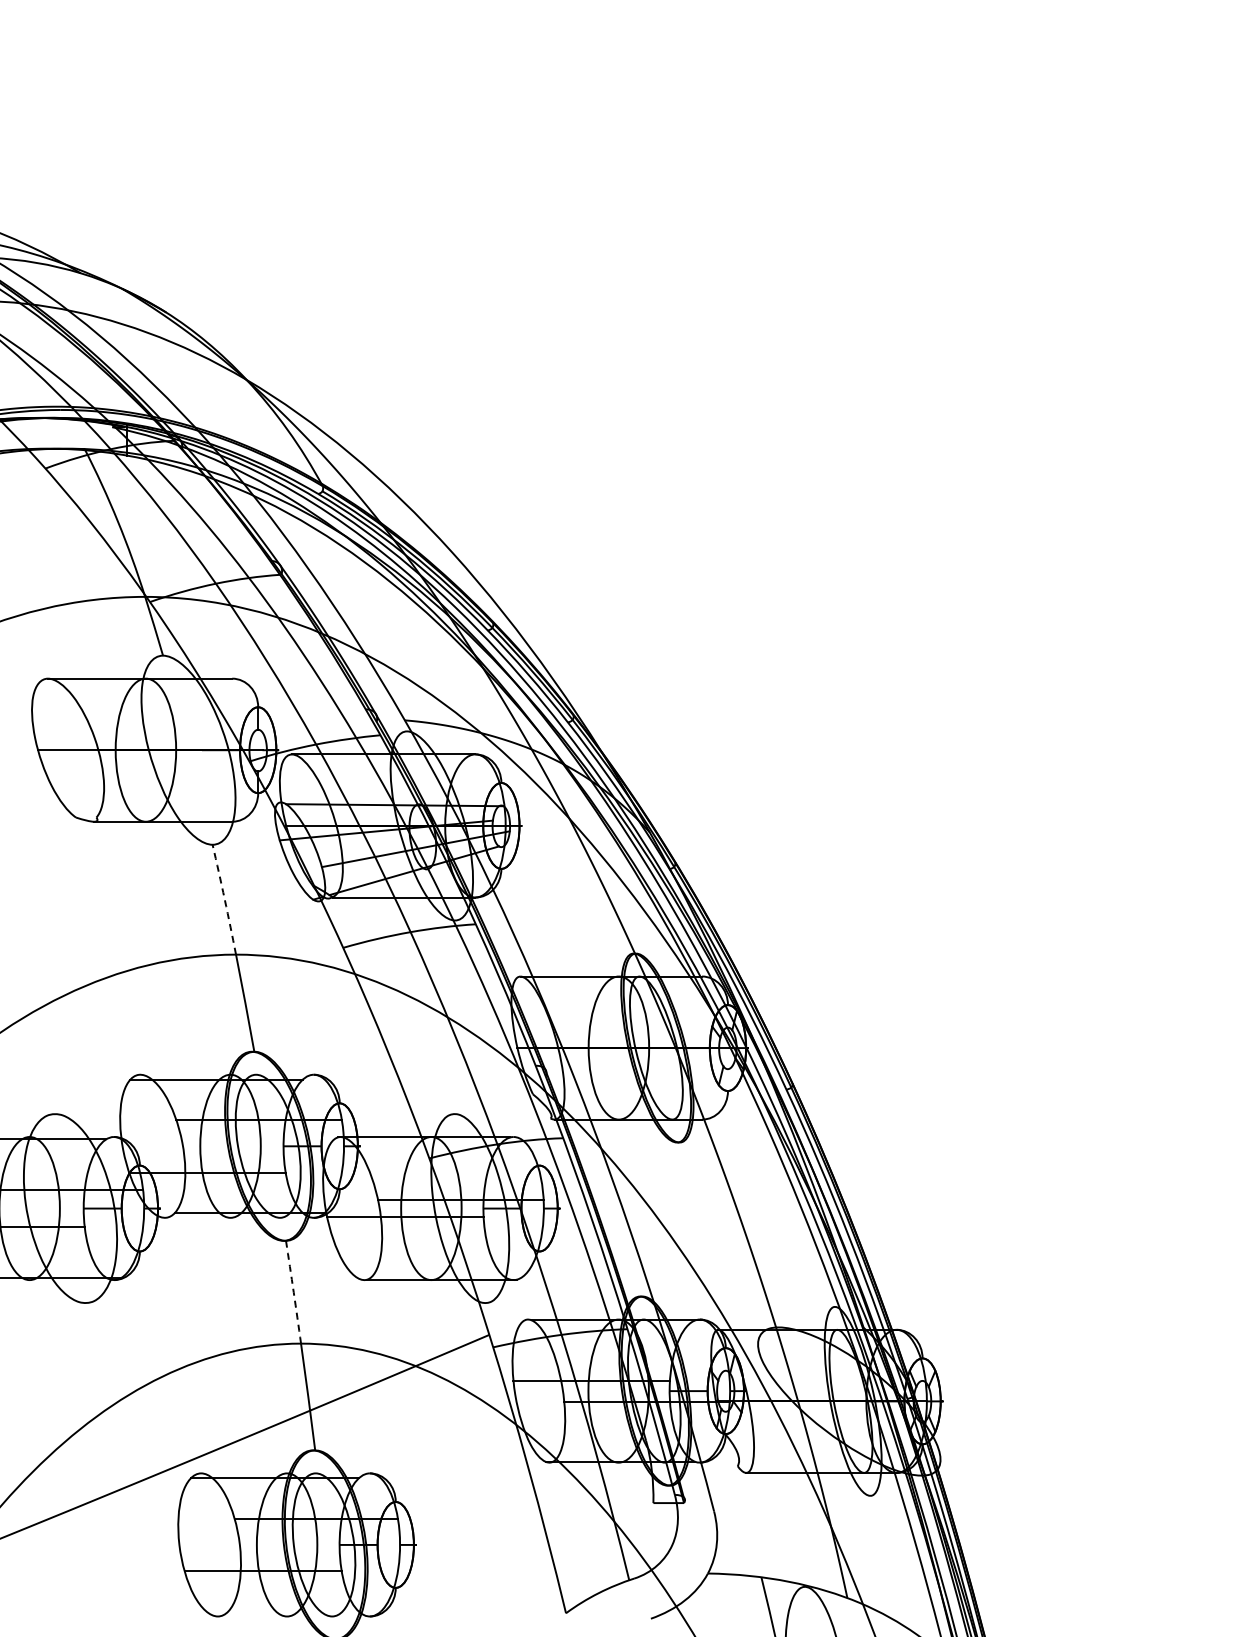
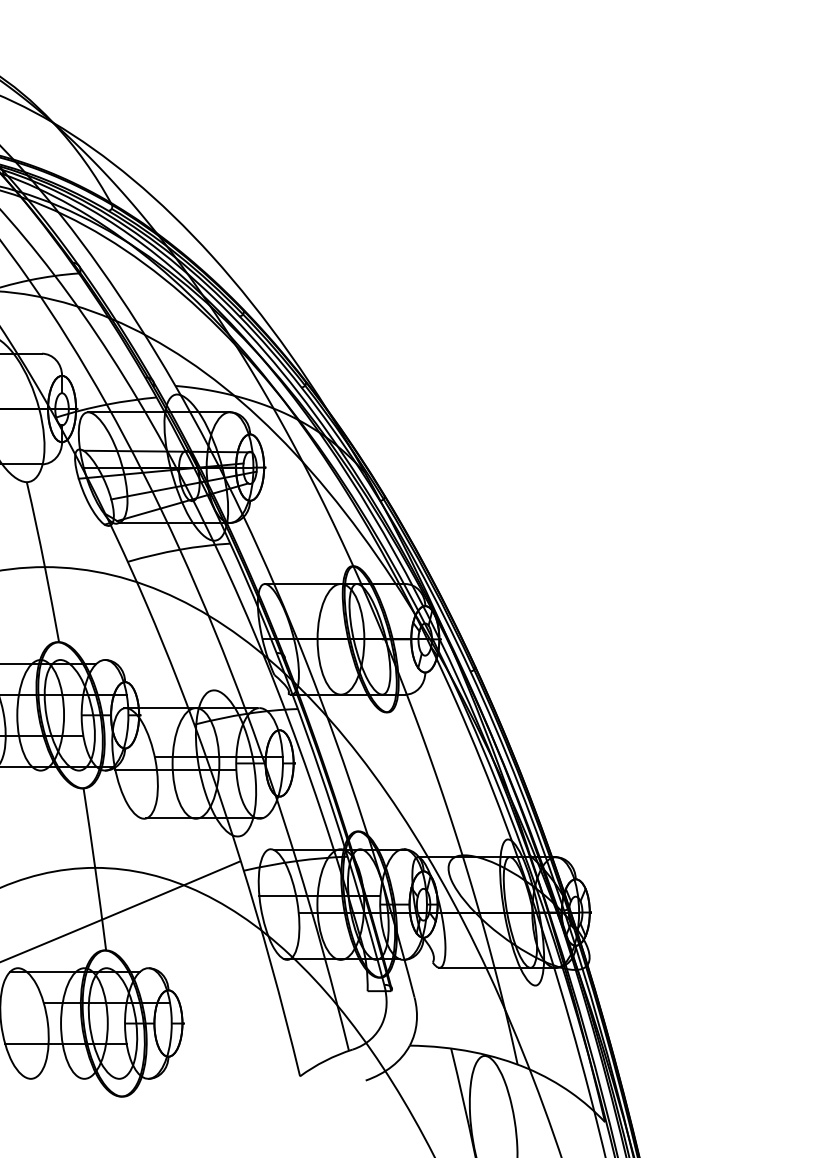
arc: (224, 899) -> (36, 524), dashed -> solid
arc: (293, 1292) -> (89, 828), dashed -> solid

